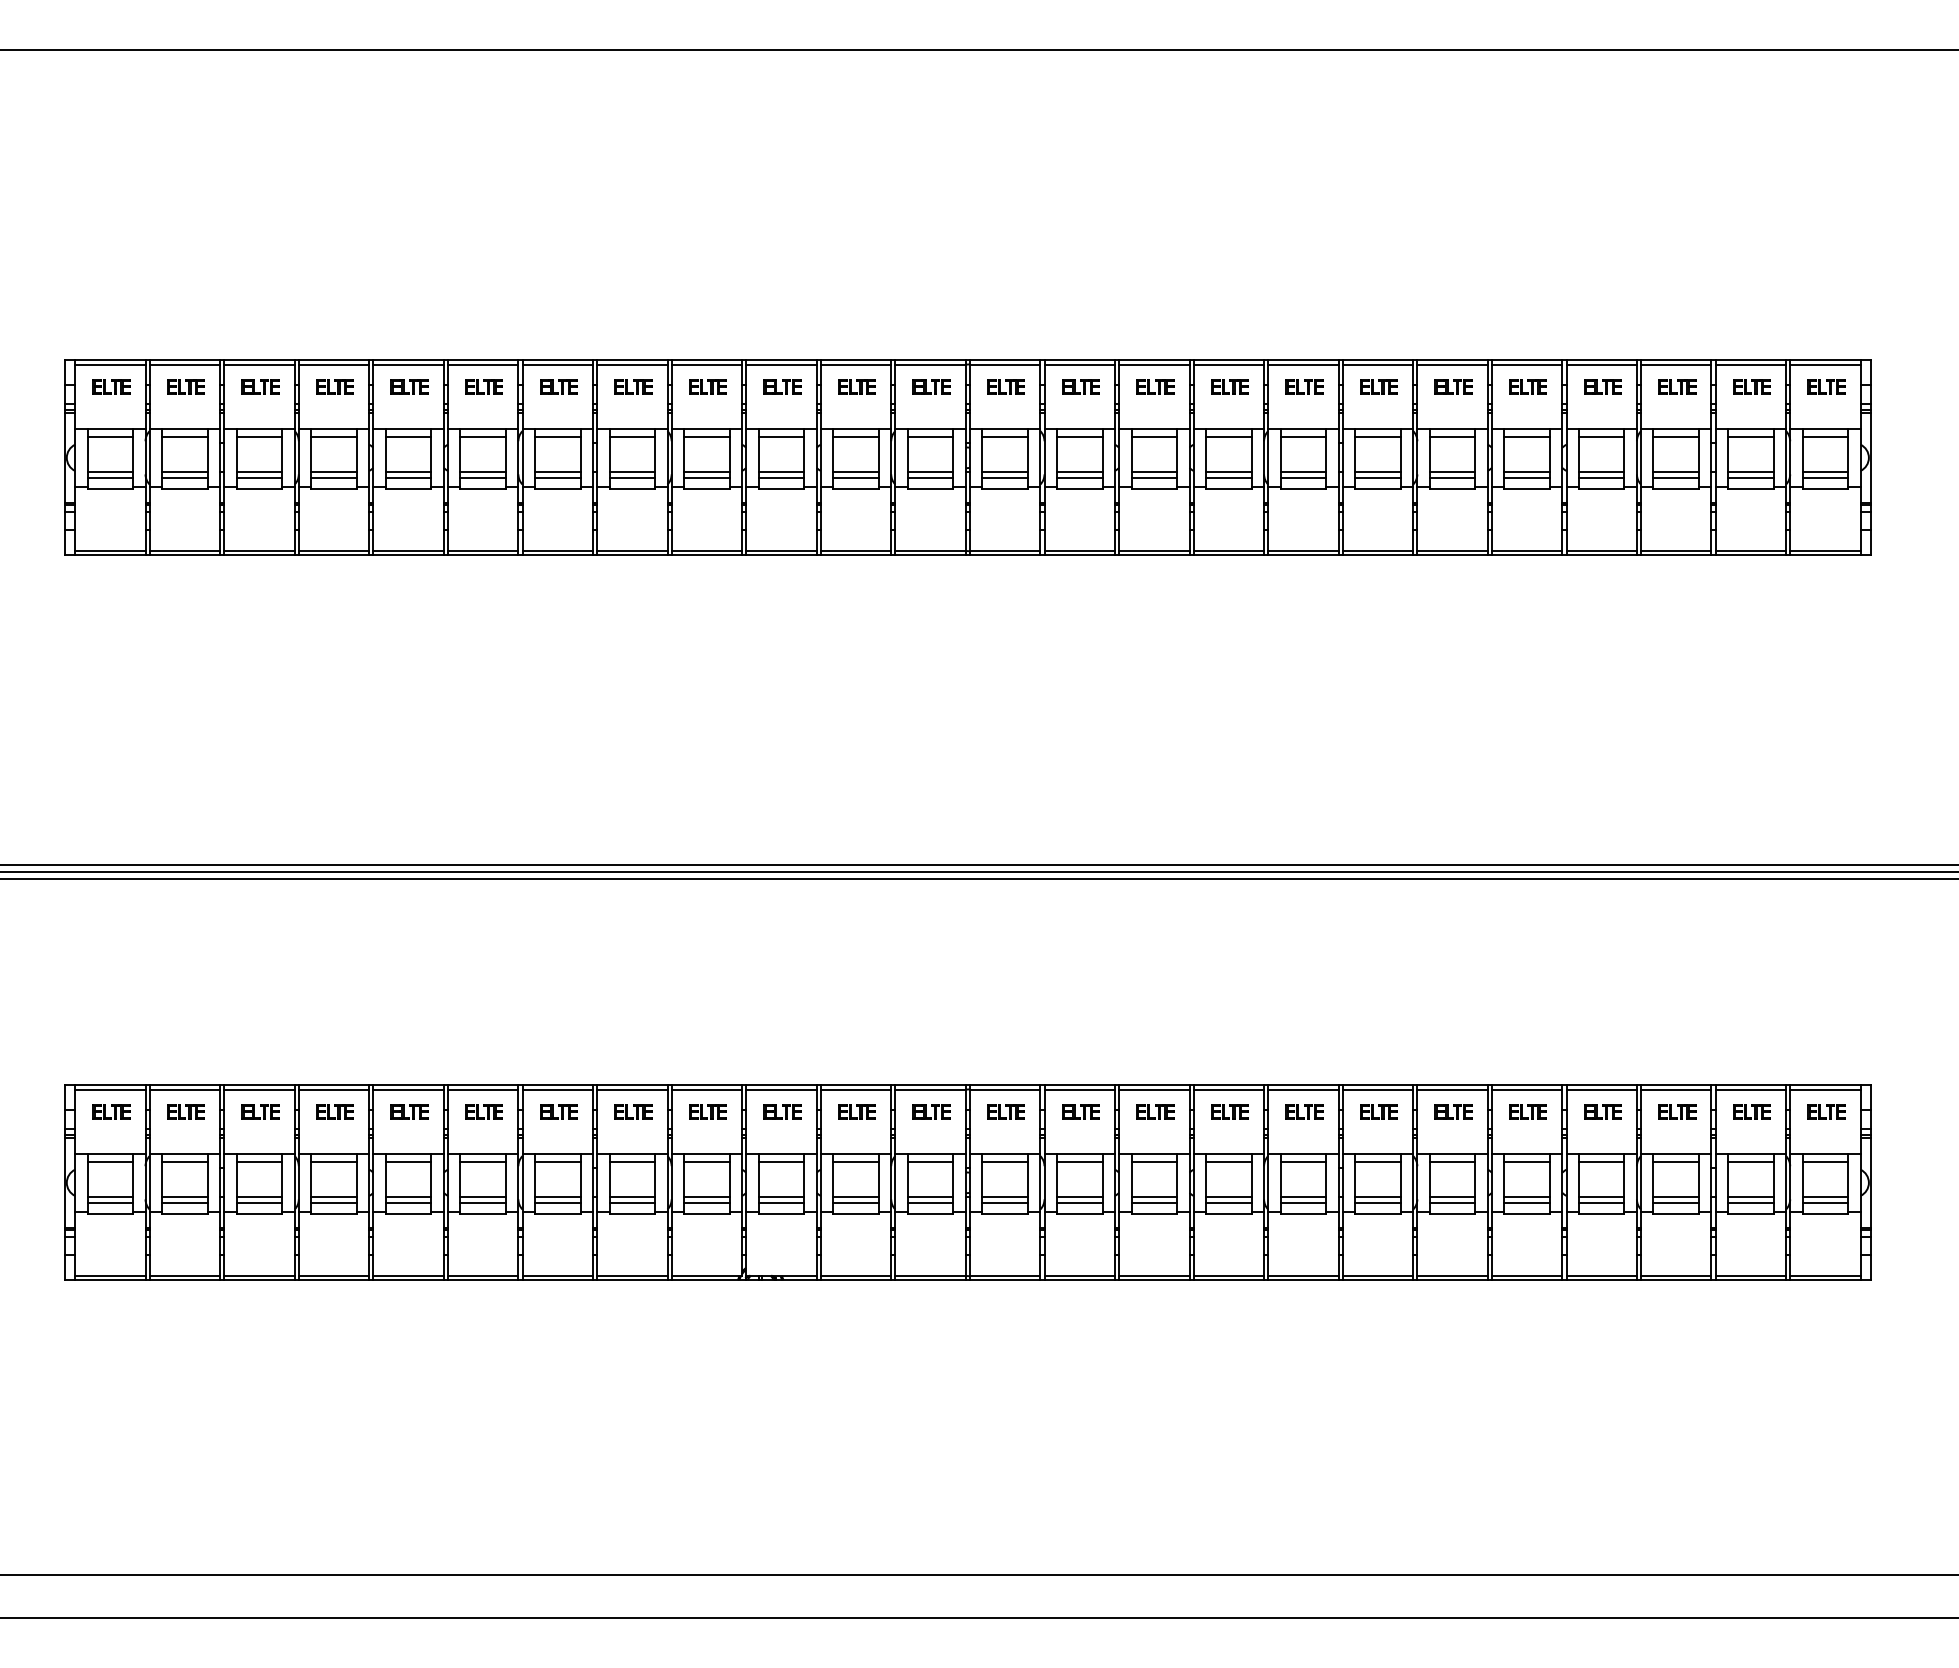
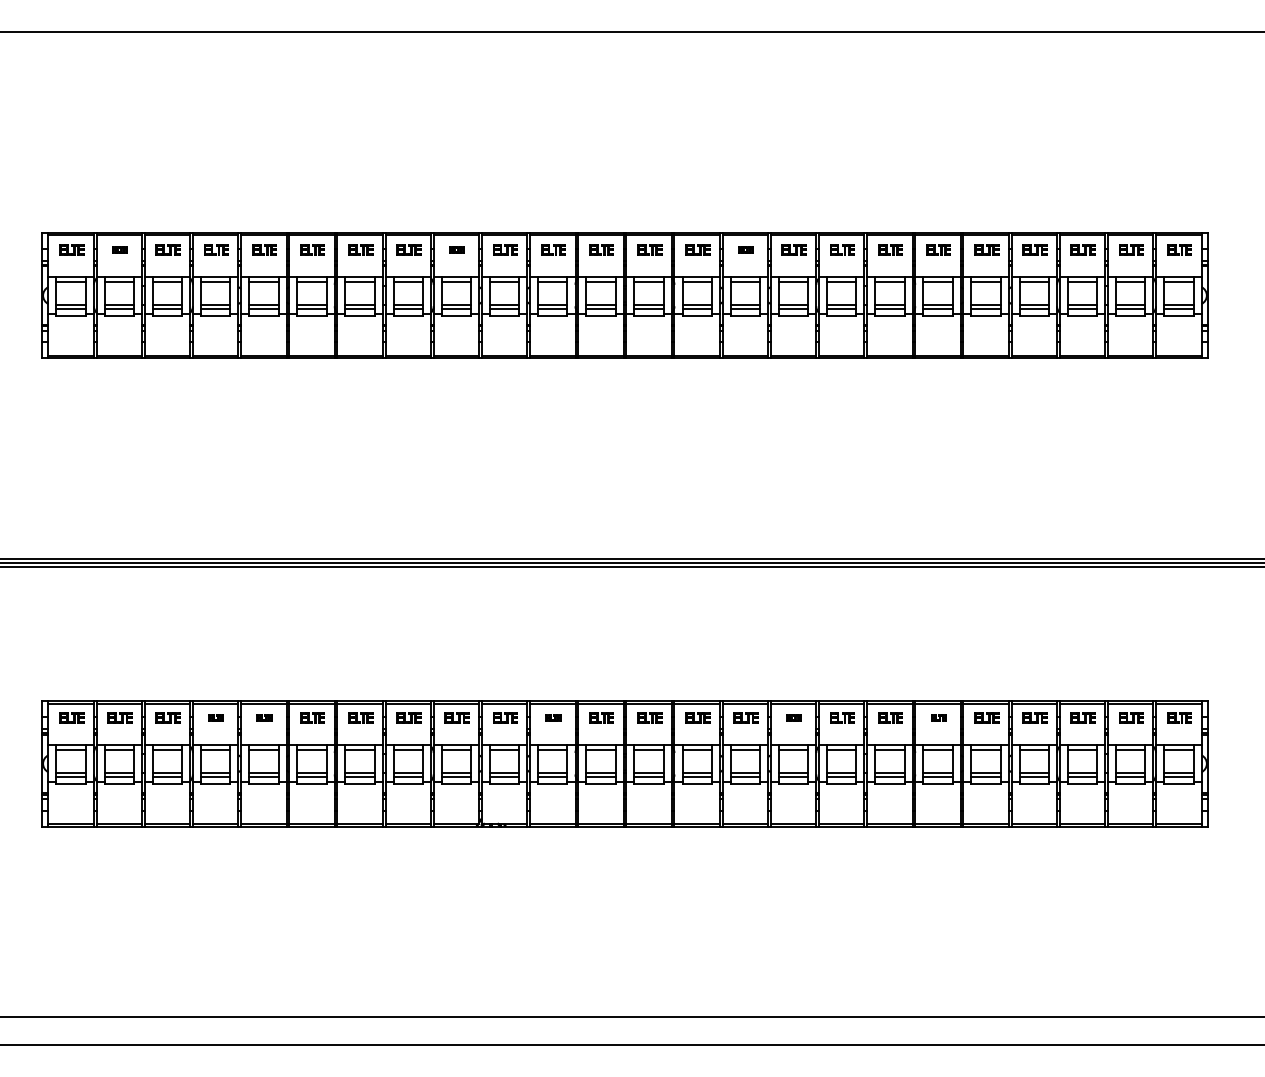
part: (185, 386) -> (119, 249), size x0.6
part: (706, 386) -> (456, 249), size x0.6
part: (1154, 386) -> (745, 249), size x0.6
part: (335, 1111) -> (216, 717), size x0.6
part: (409, 1111) -> (264, 717), size x0.6
part: (857, 1111) -> (553, 717), size x0.6
part: (1228, 1111) -> (793, 717), size x0.6
part: (1453, 1111) -> (938, 717), size x0.6

